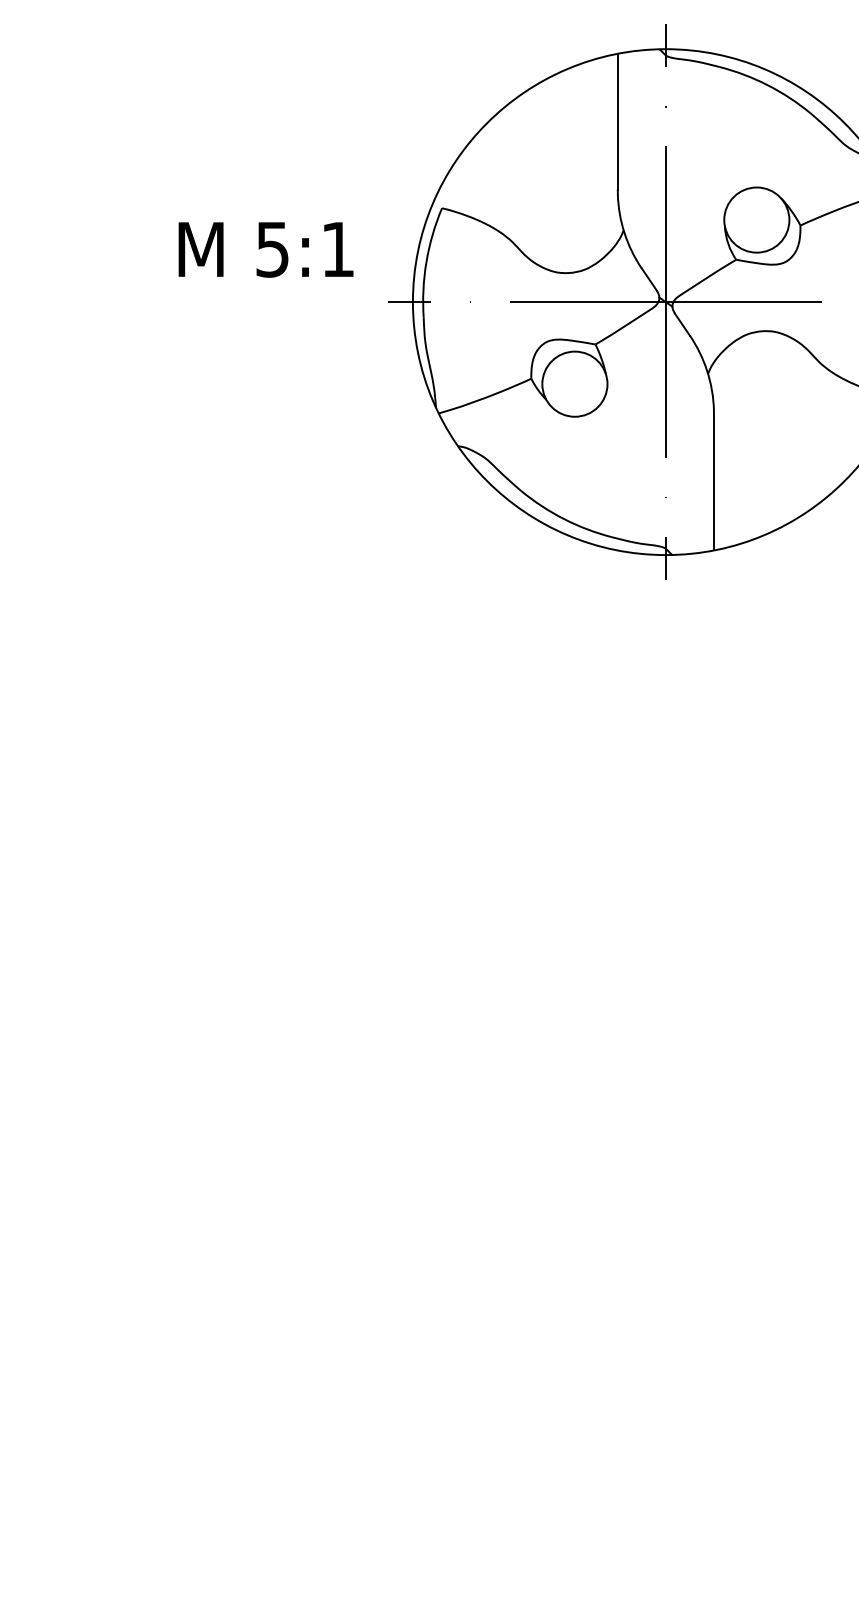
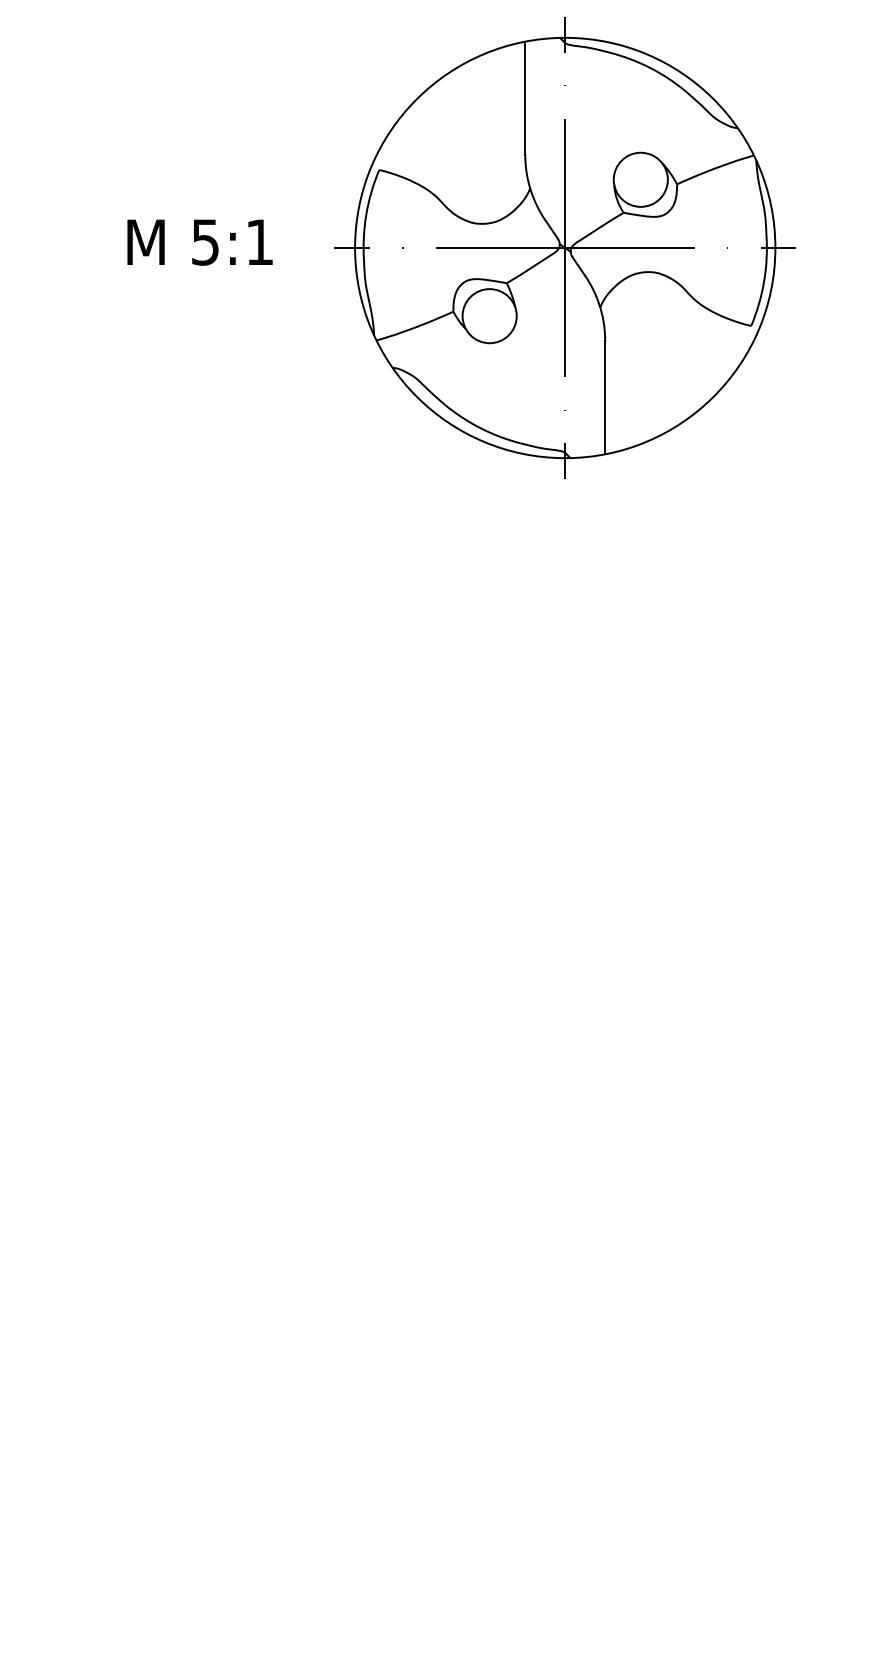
text: (265, 249) -> (199, 242), moved

